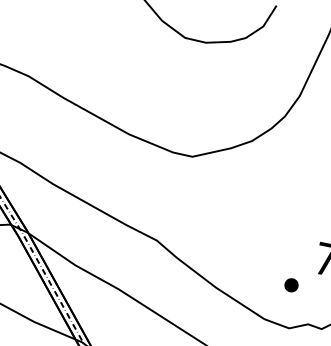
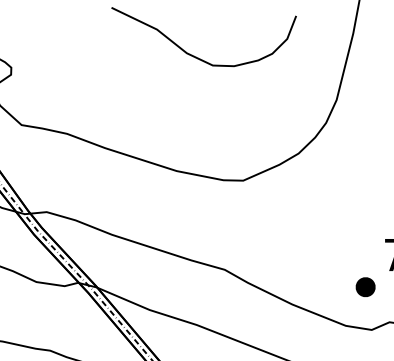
part: (291, 285) -> (365, 287), size x1.4

